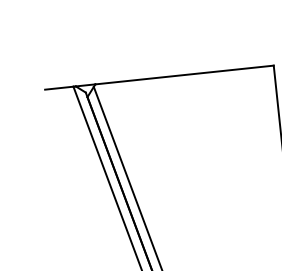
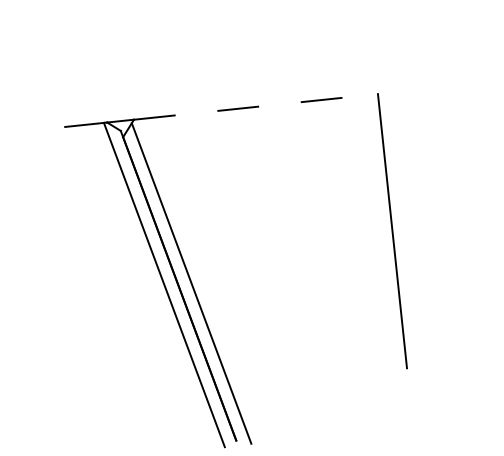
line: (184, 74) -> (255, 106), solid -> dashed

